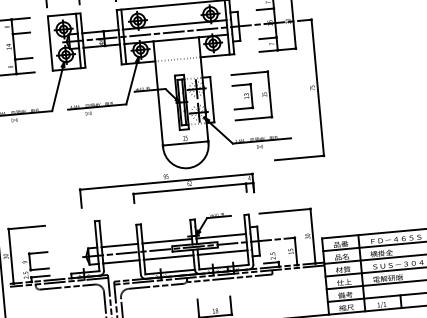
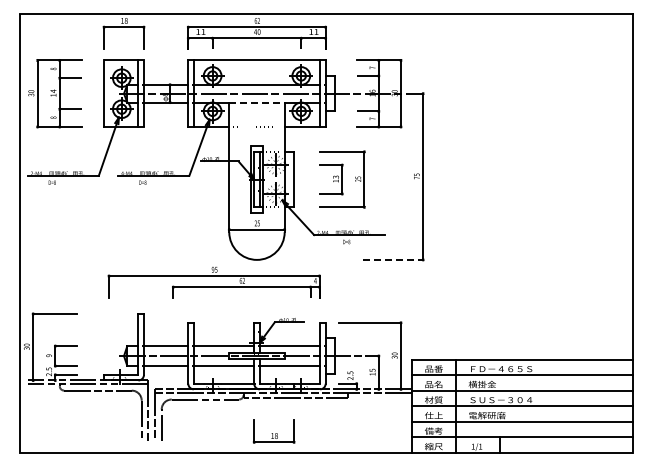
line: (175, 39) -> (256, 102), solid -> dashed
line: (299, 157) -> (393, 259), solid -> dashed
part: (166, 187) -> (213, 282), moved

